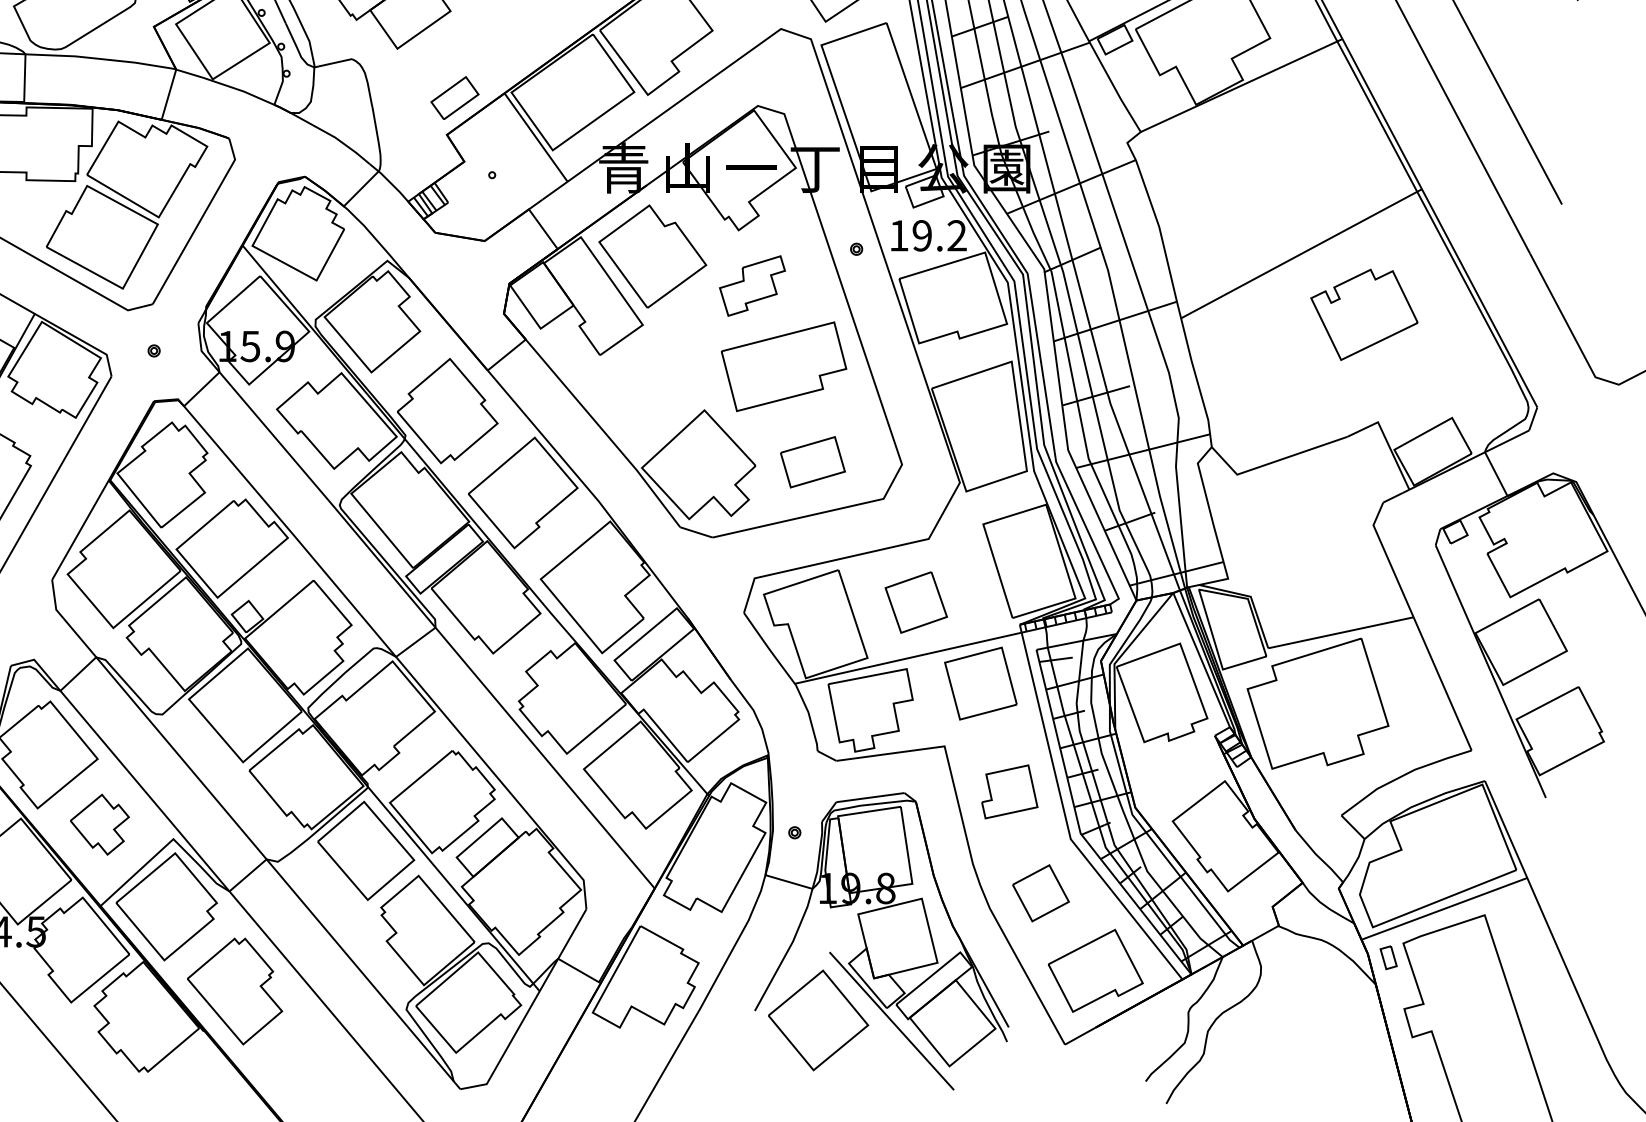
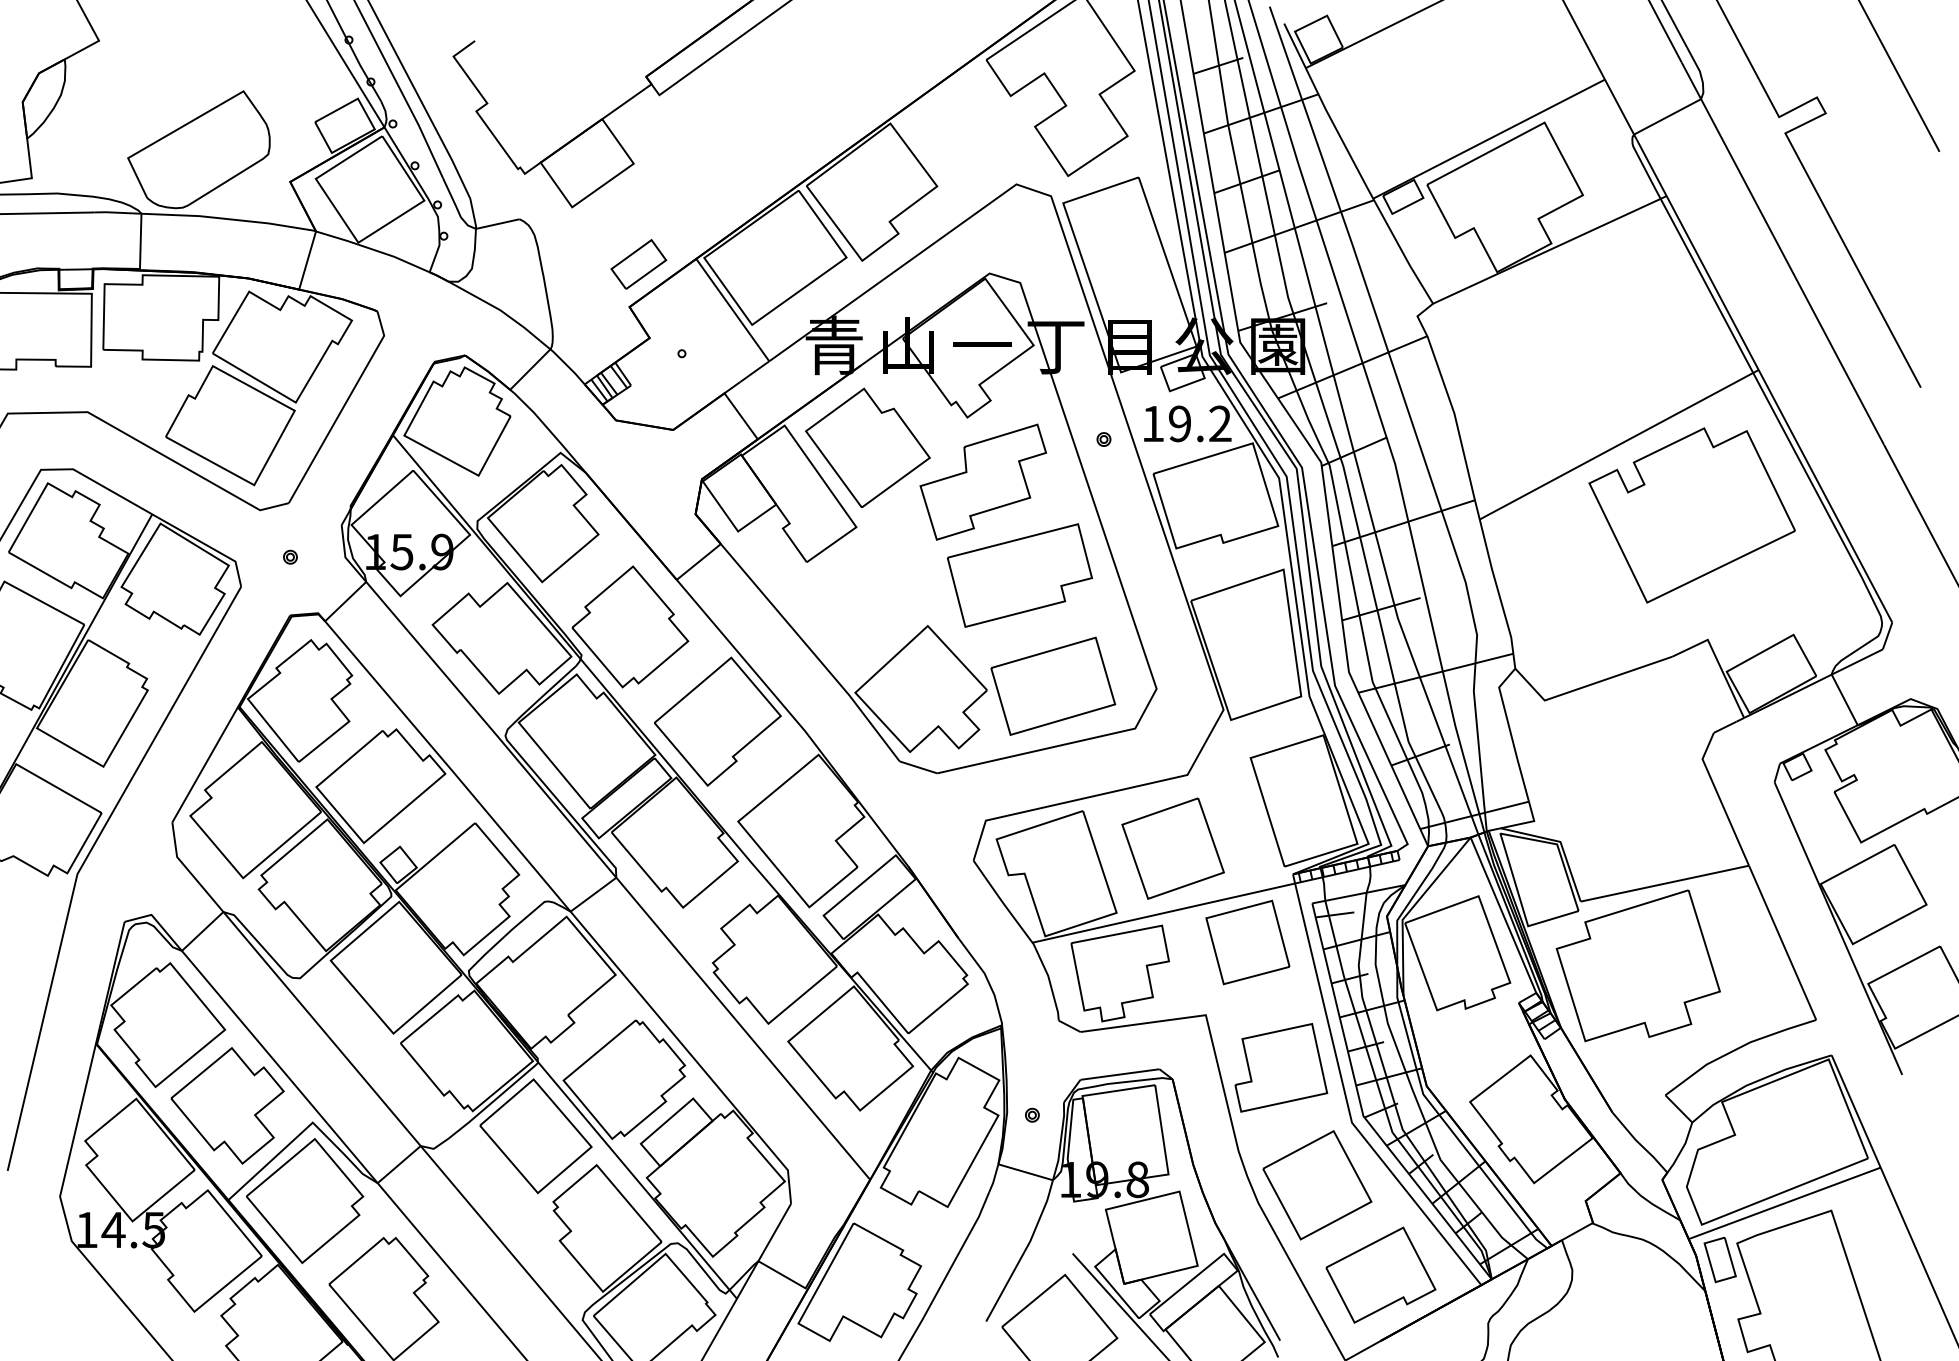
part: (752, 285) -> (983, 481), size x1.67
part: (1363, 314) -> (1691, 515), size x1.67
part: (813, 461) -> (1053, 685), size x1.67
part: (915, 602) -> (1172, 848), size x1.43
part: (1009, 791) -> (1281, 1067), size x1.43
part: (99, 824) -> (227, 1105), size x1.67
part: (1040, 893) -> (1317, 1185), size x1.67
part: (1388, 957) -> (1719, 1259), size x1.67

